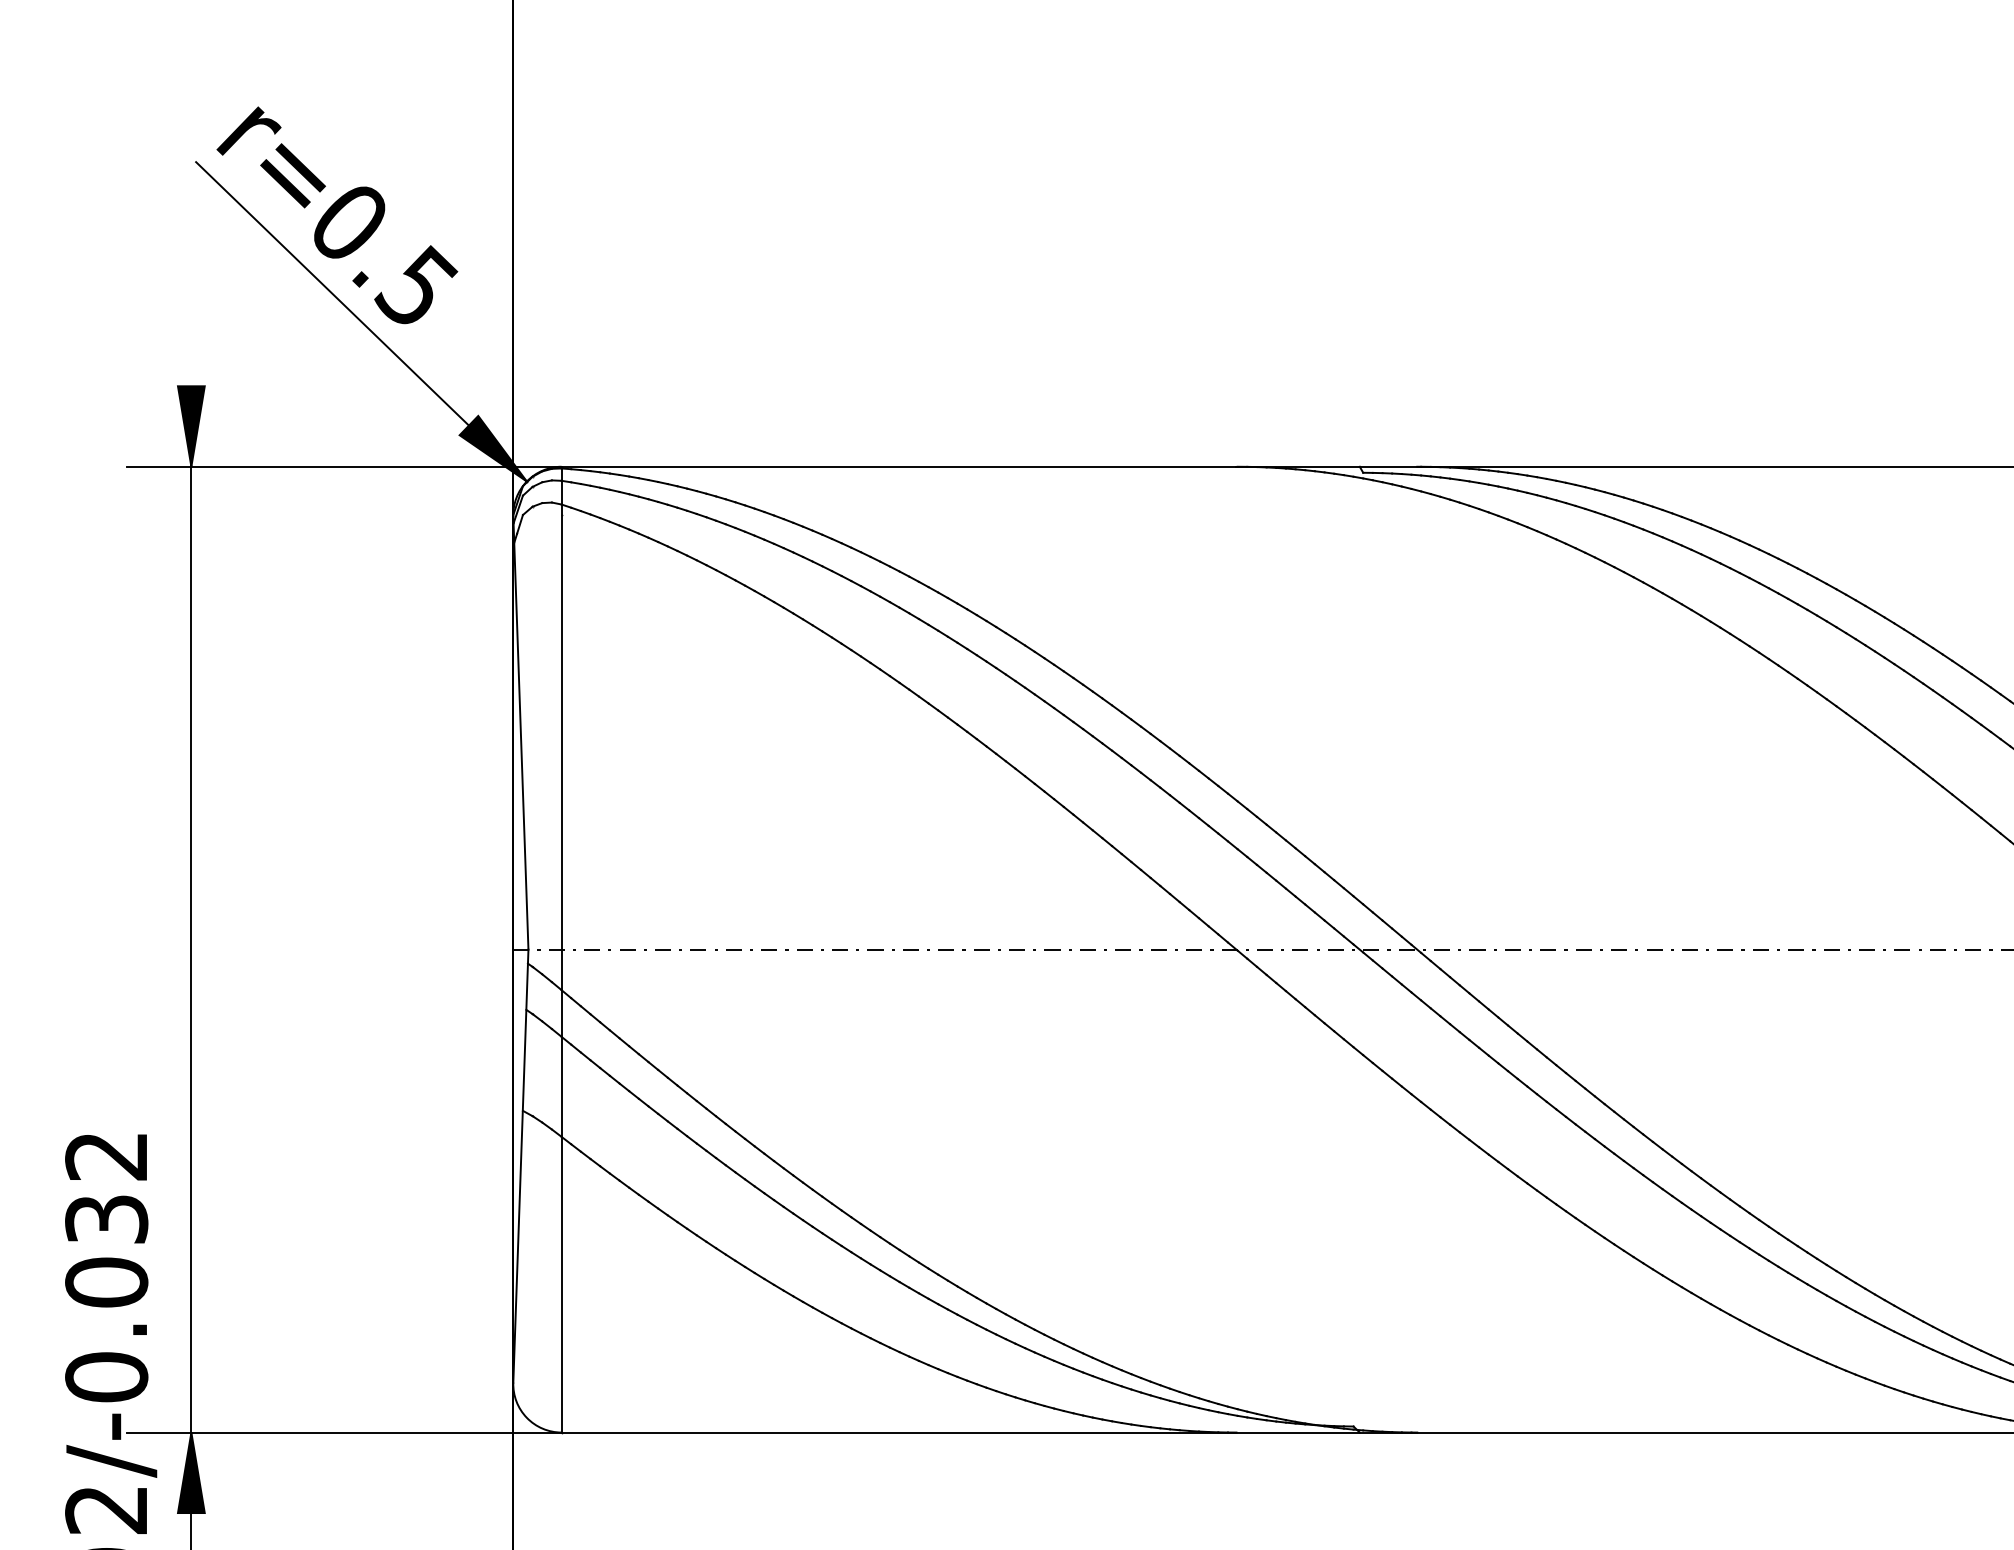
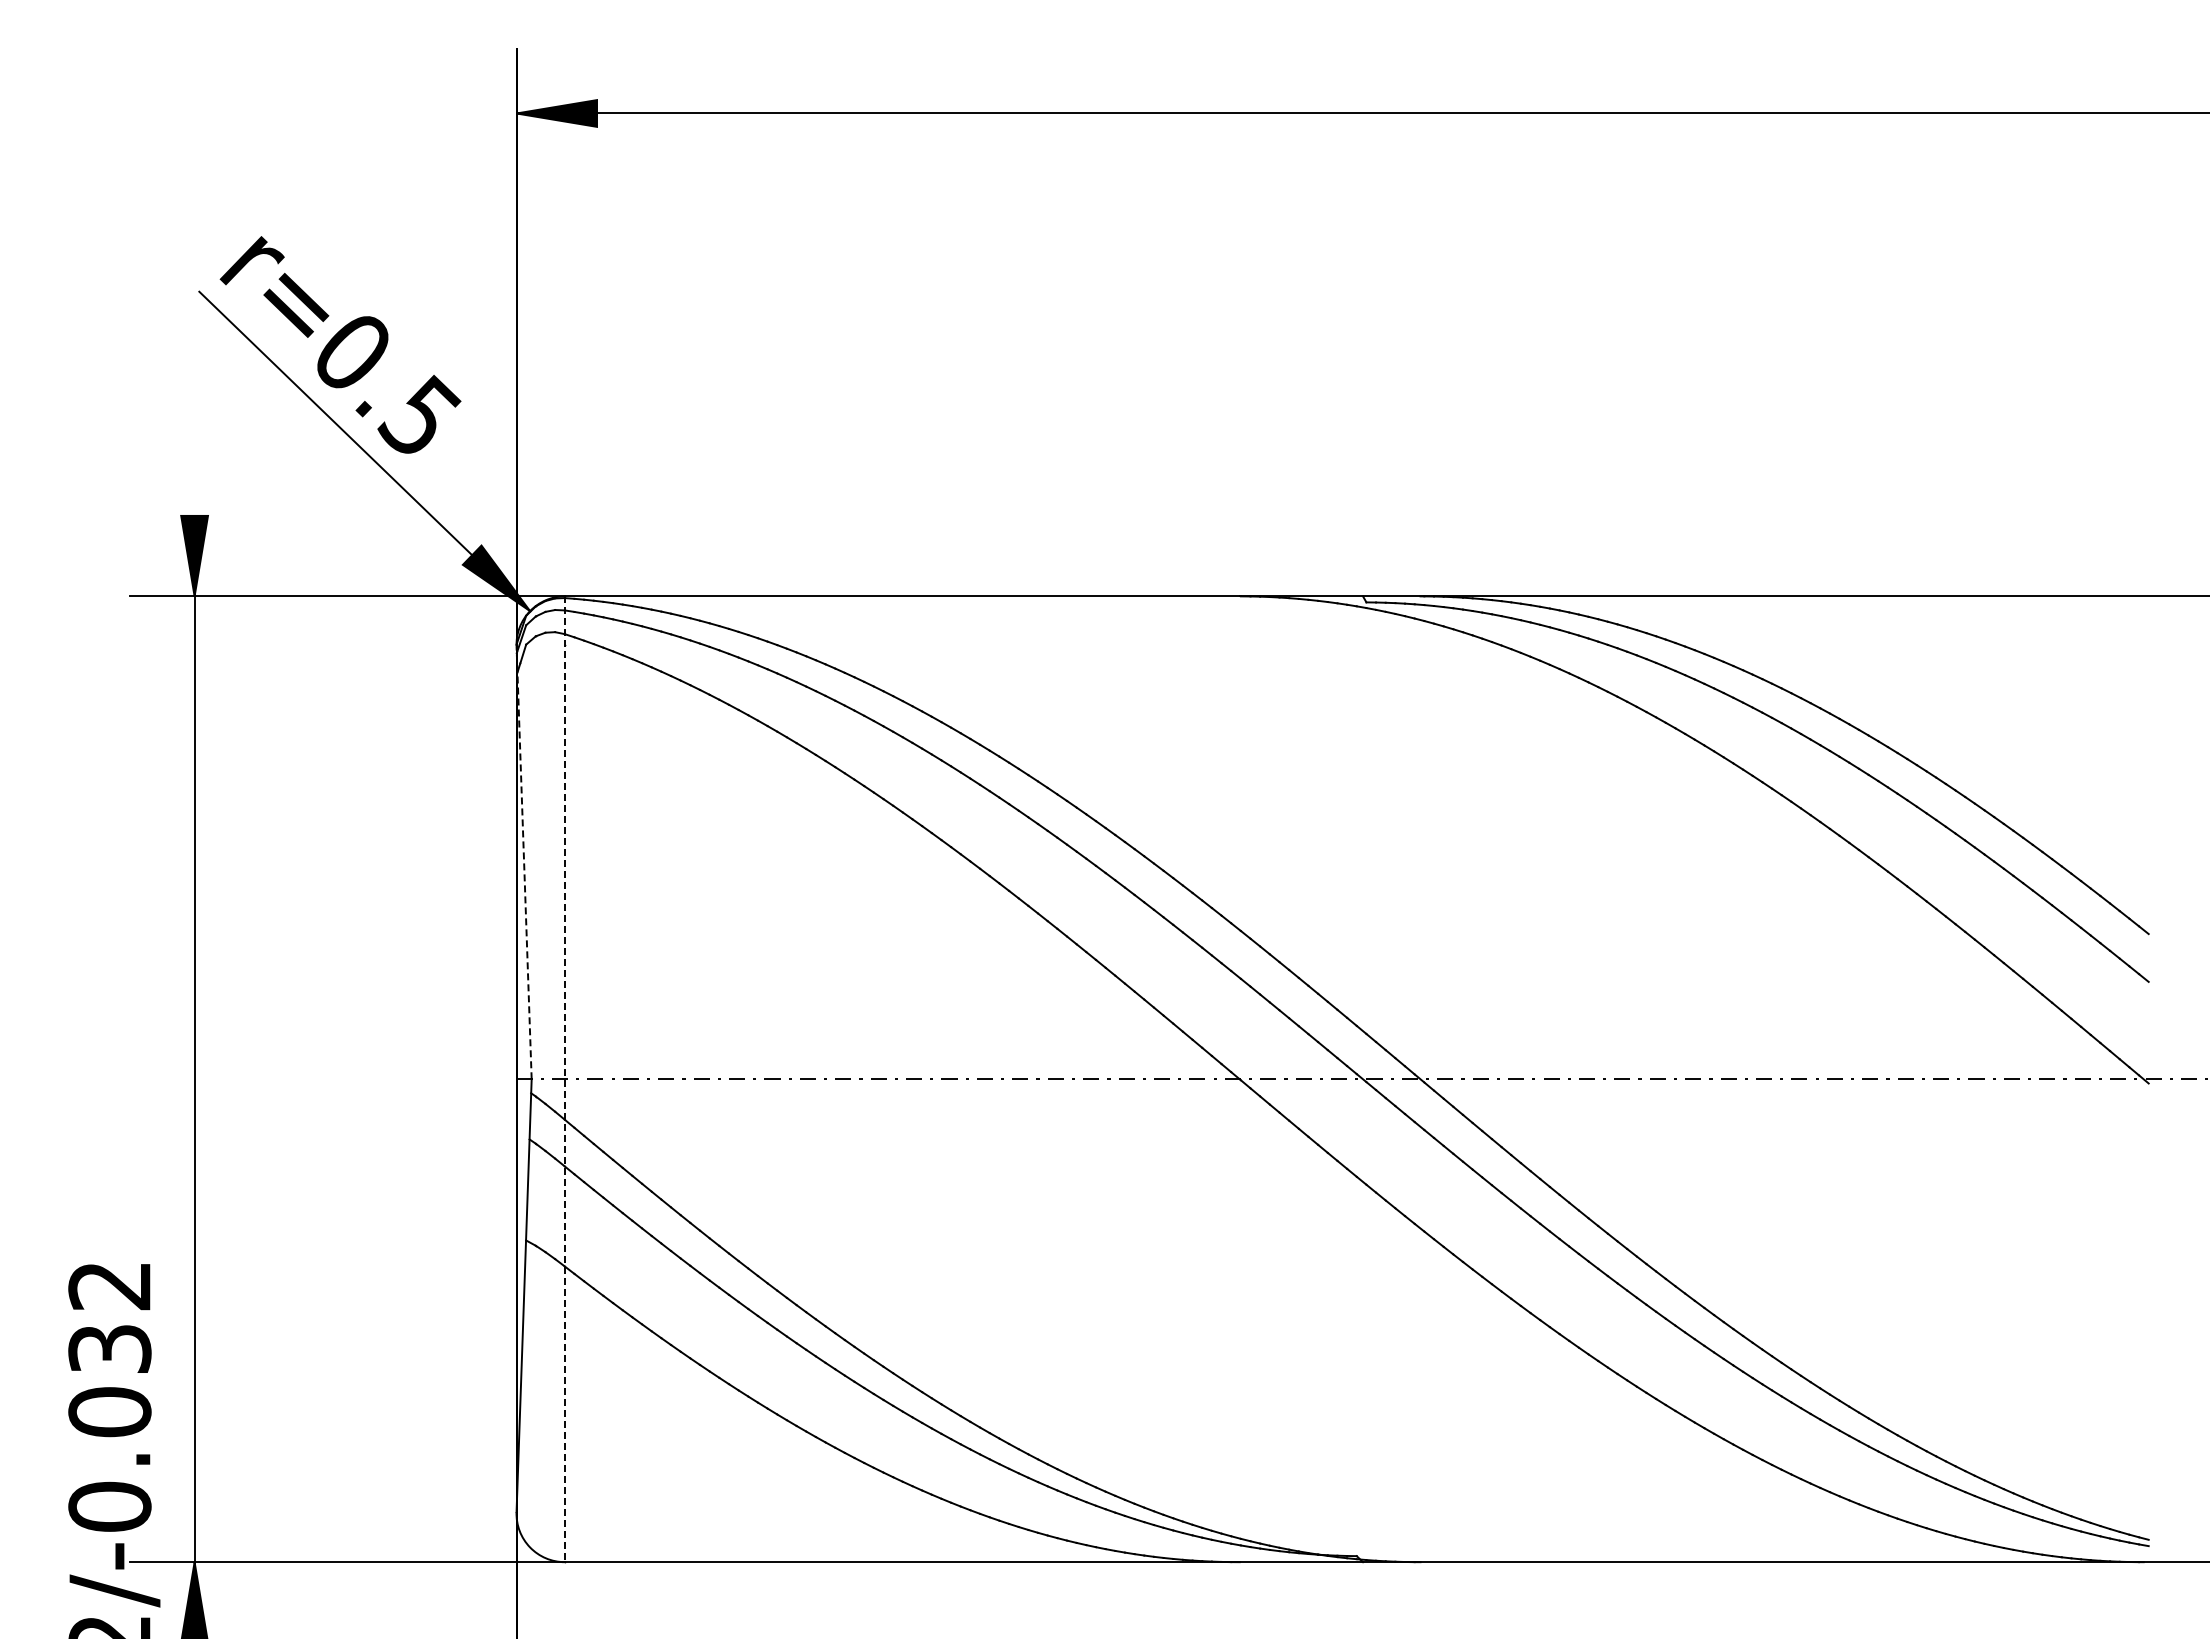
line: (521, 732) -> (524, 862), solid -> dashed
line: (561, 949) -> (564, 1079), solid -> dashed

